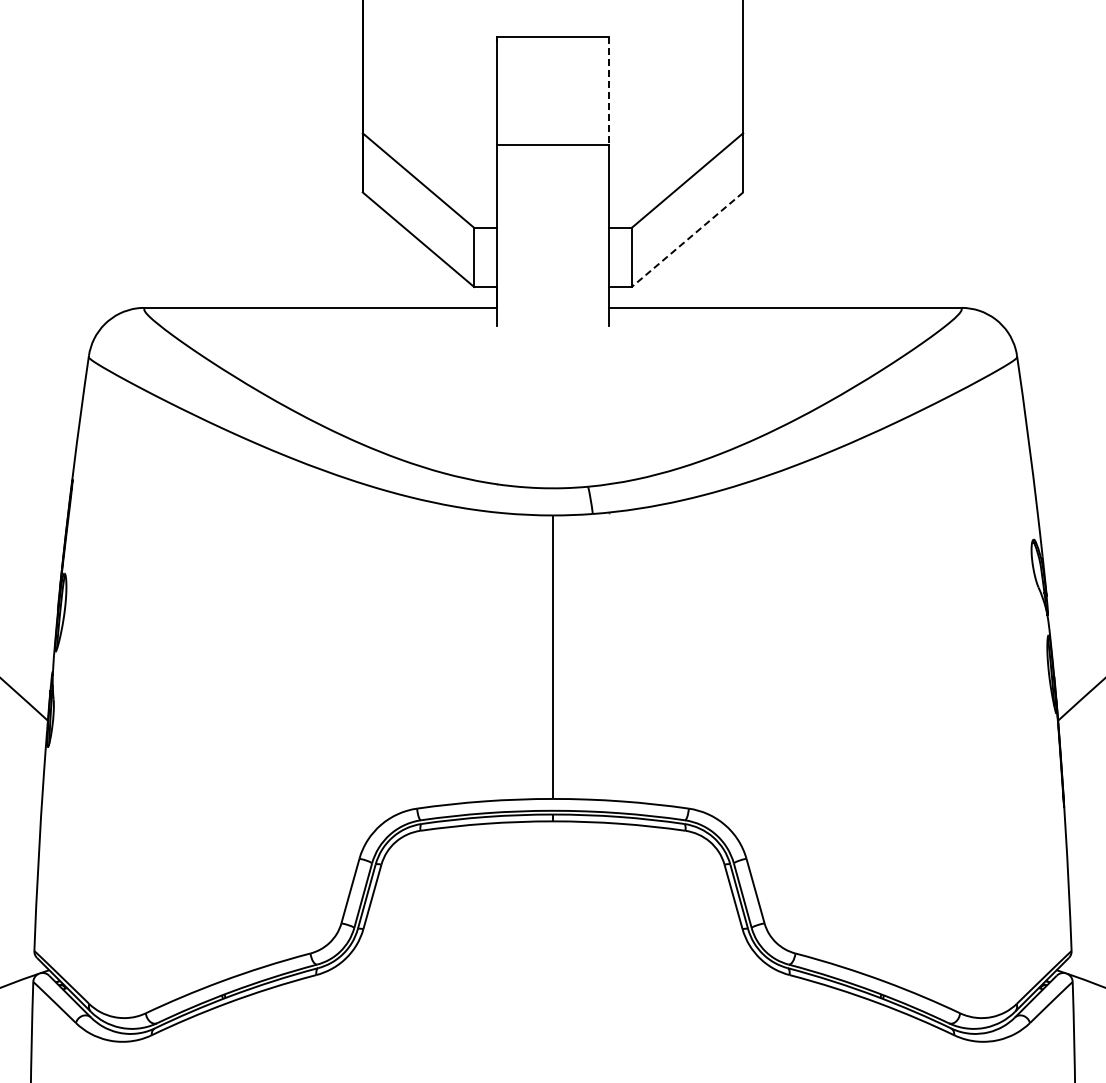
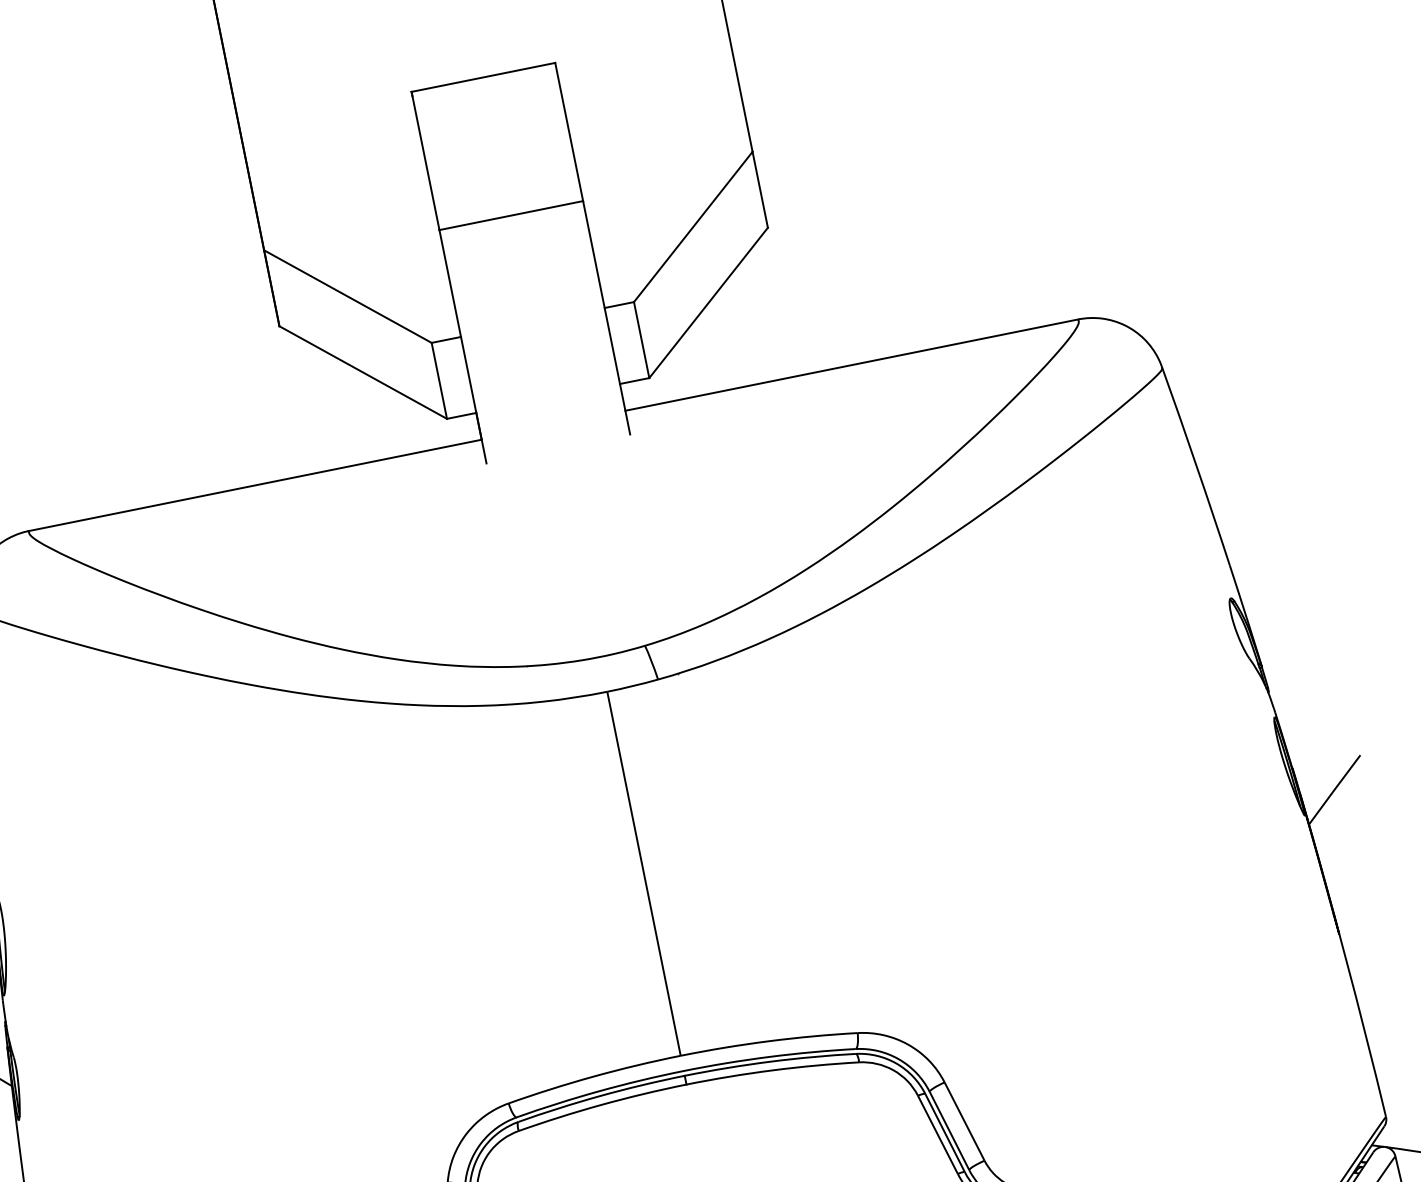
line: (608, 90) -> (568, 131), dashed -> solid
line: (687, 240) -> (708, 303), dashed -> solid

